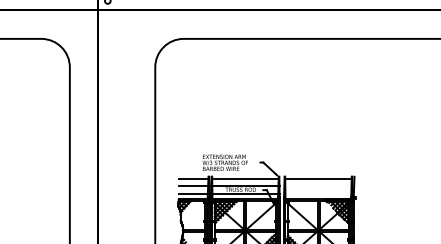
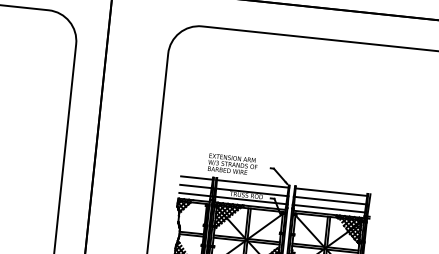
line: (318, 186) -> (330, 200), added
line: (318, 193) -> (329, 208), added

